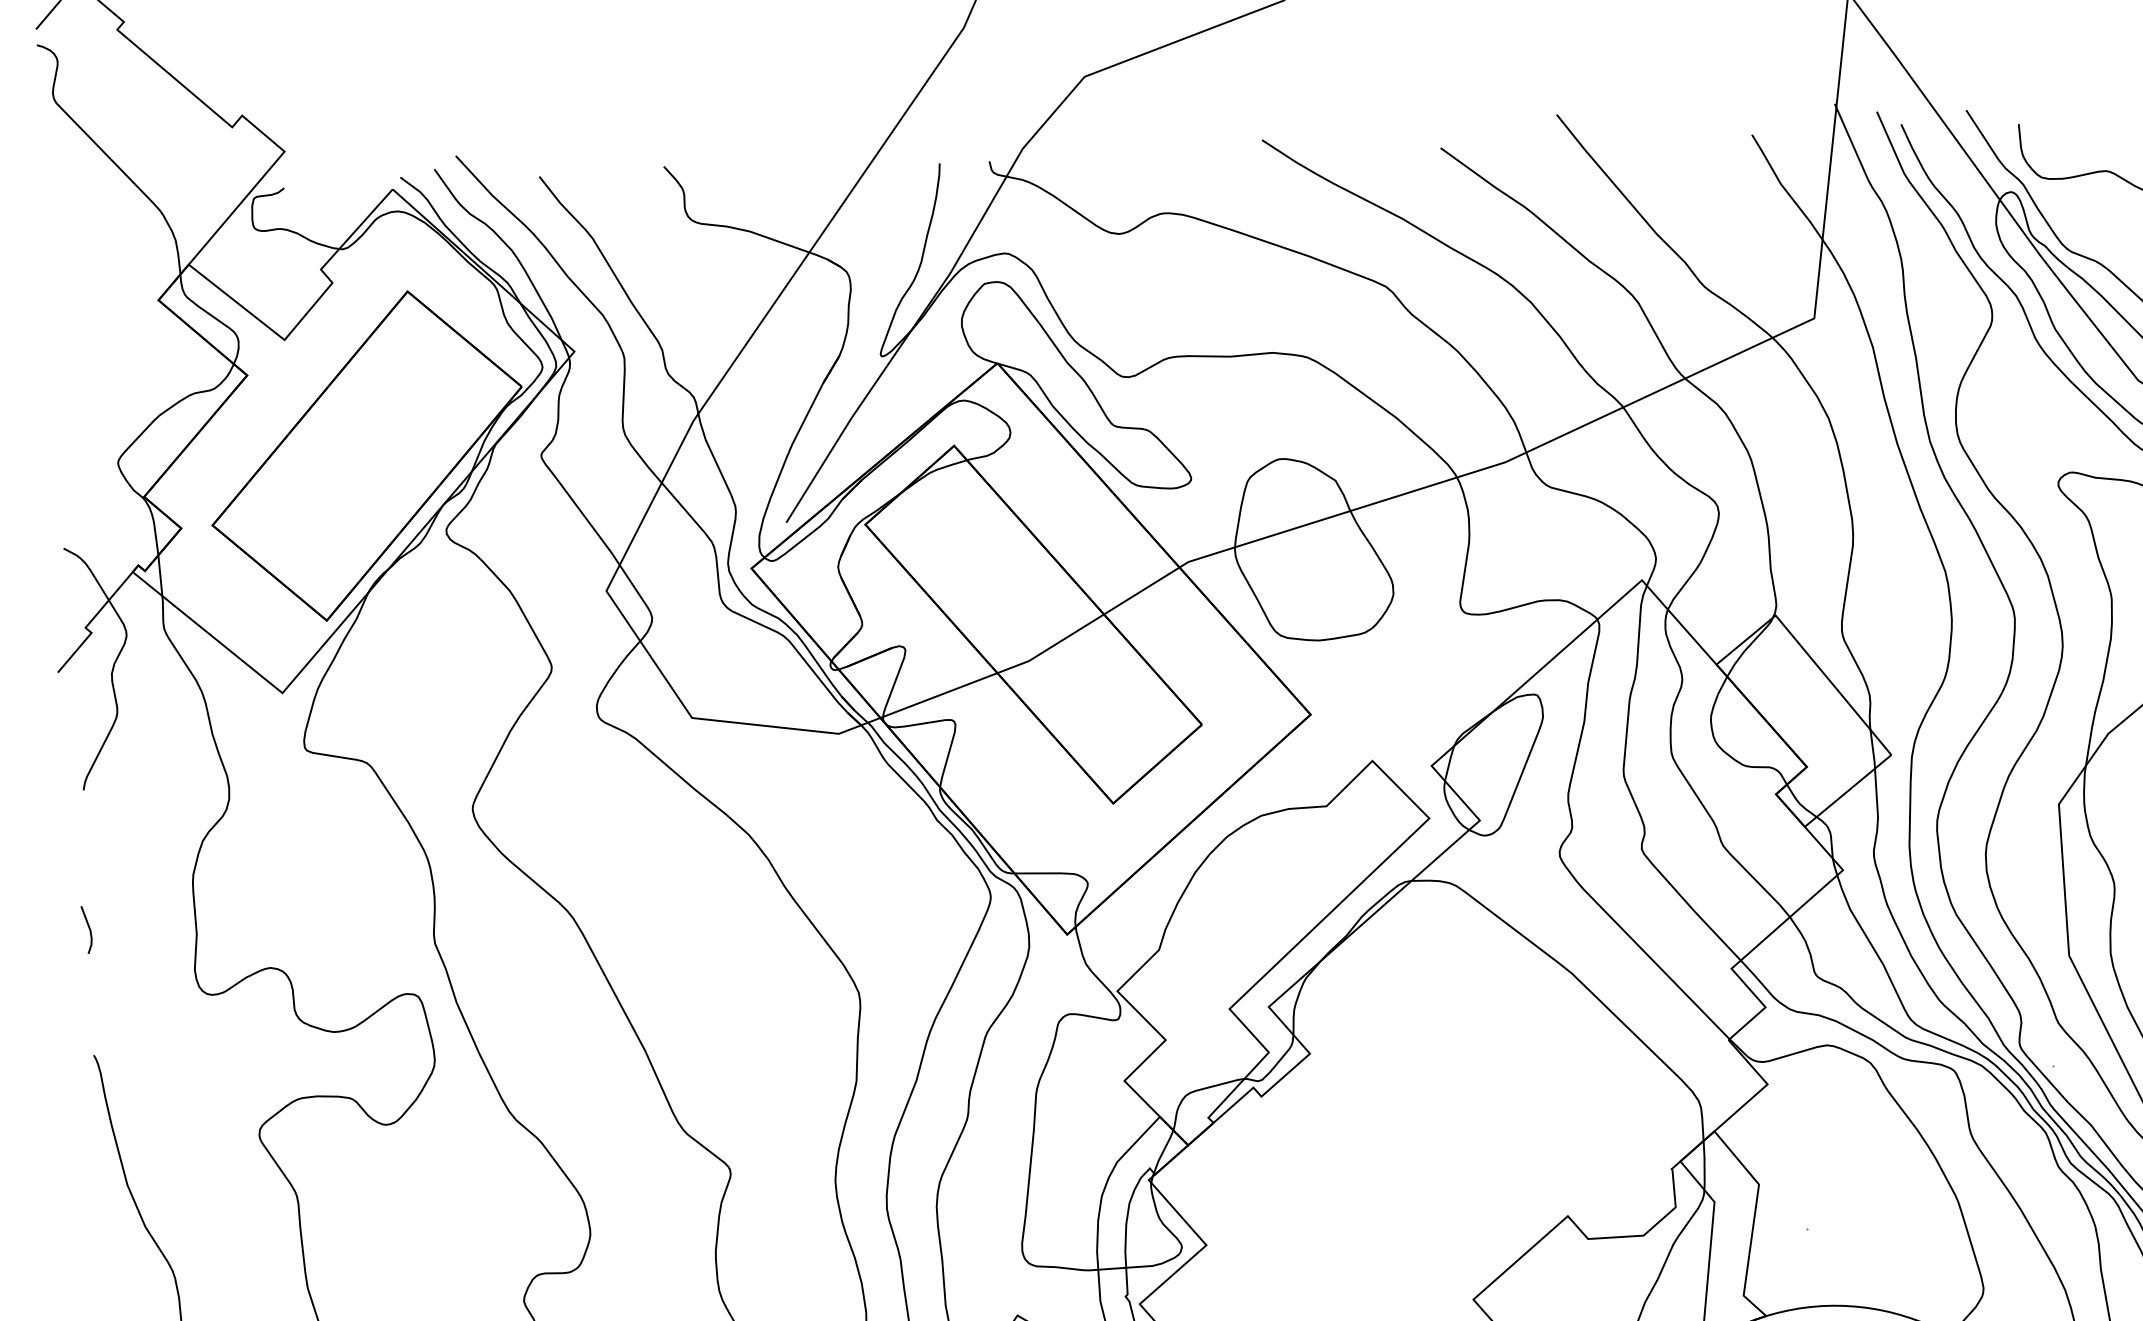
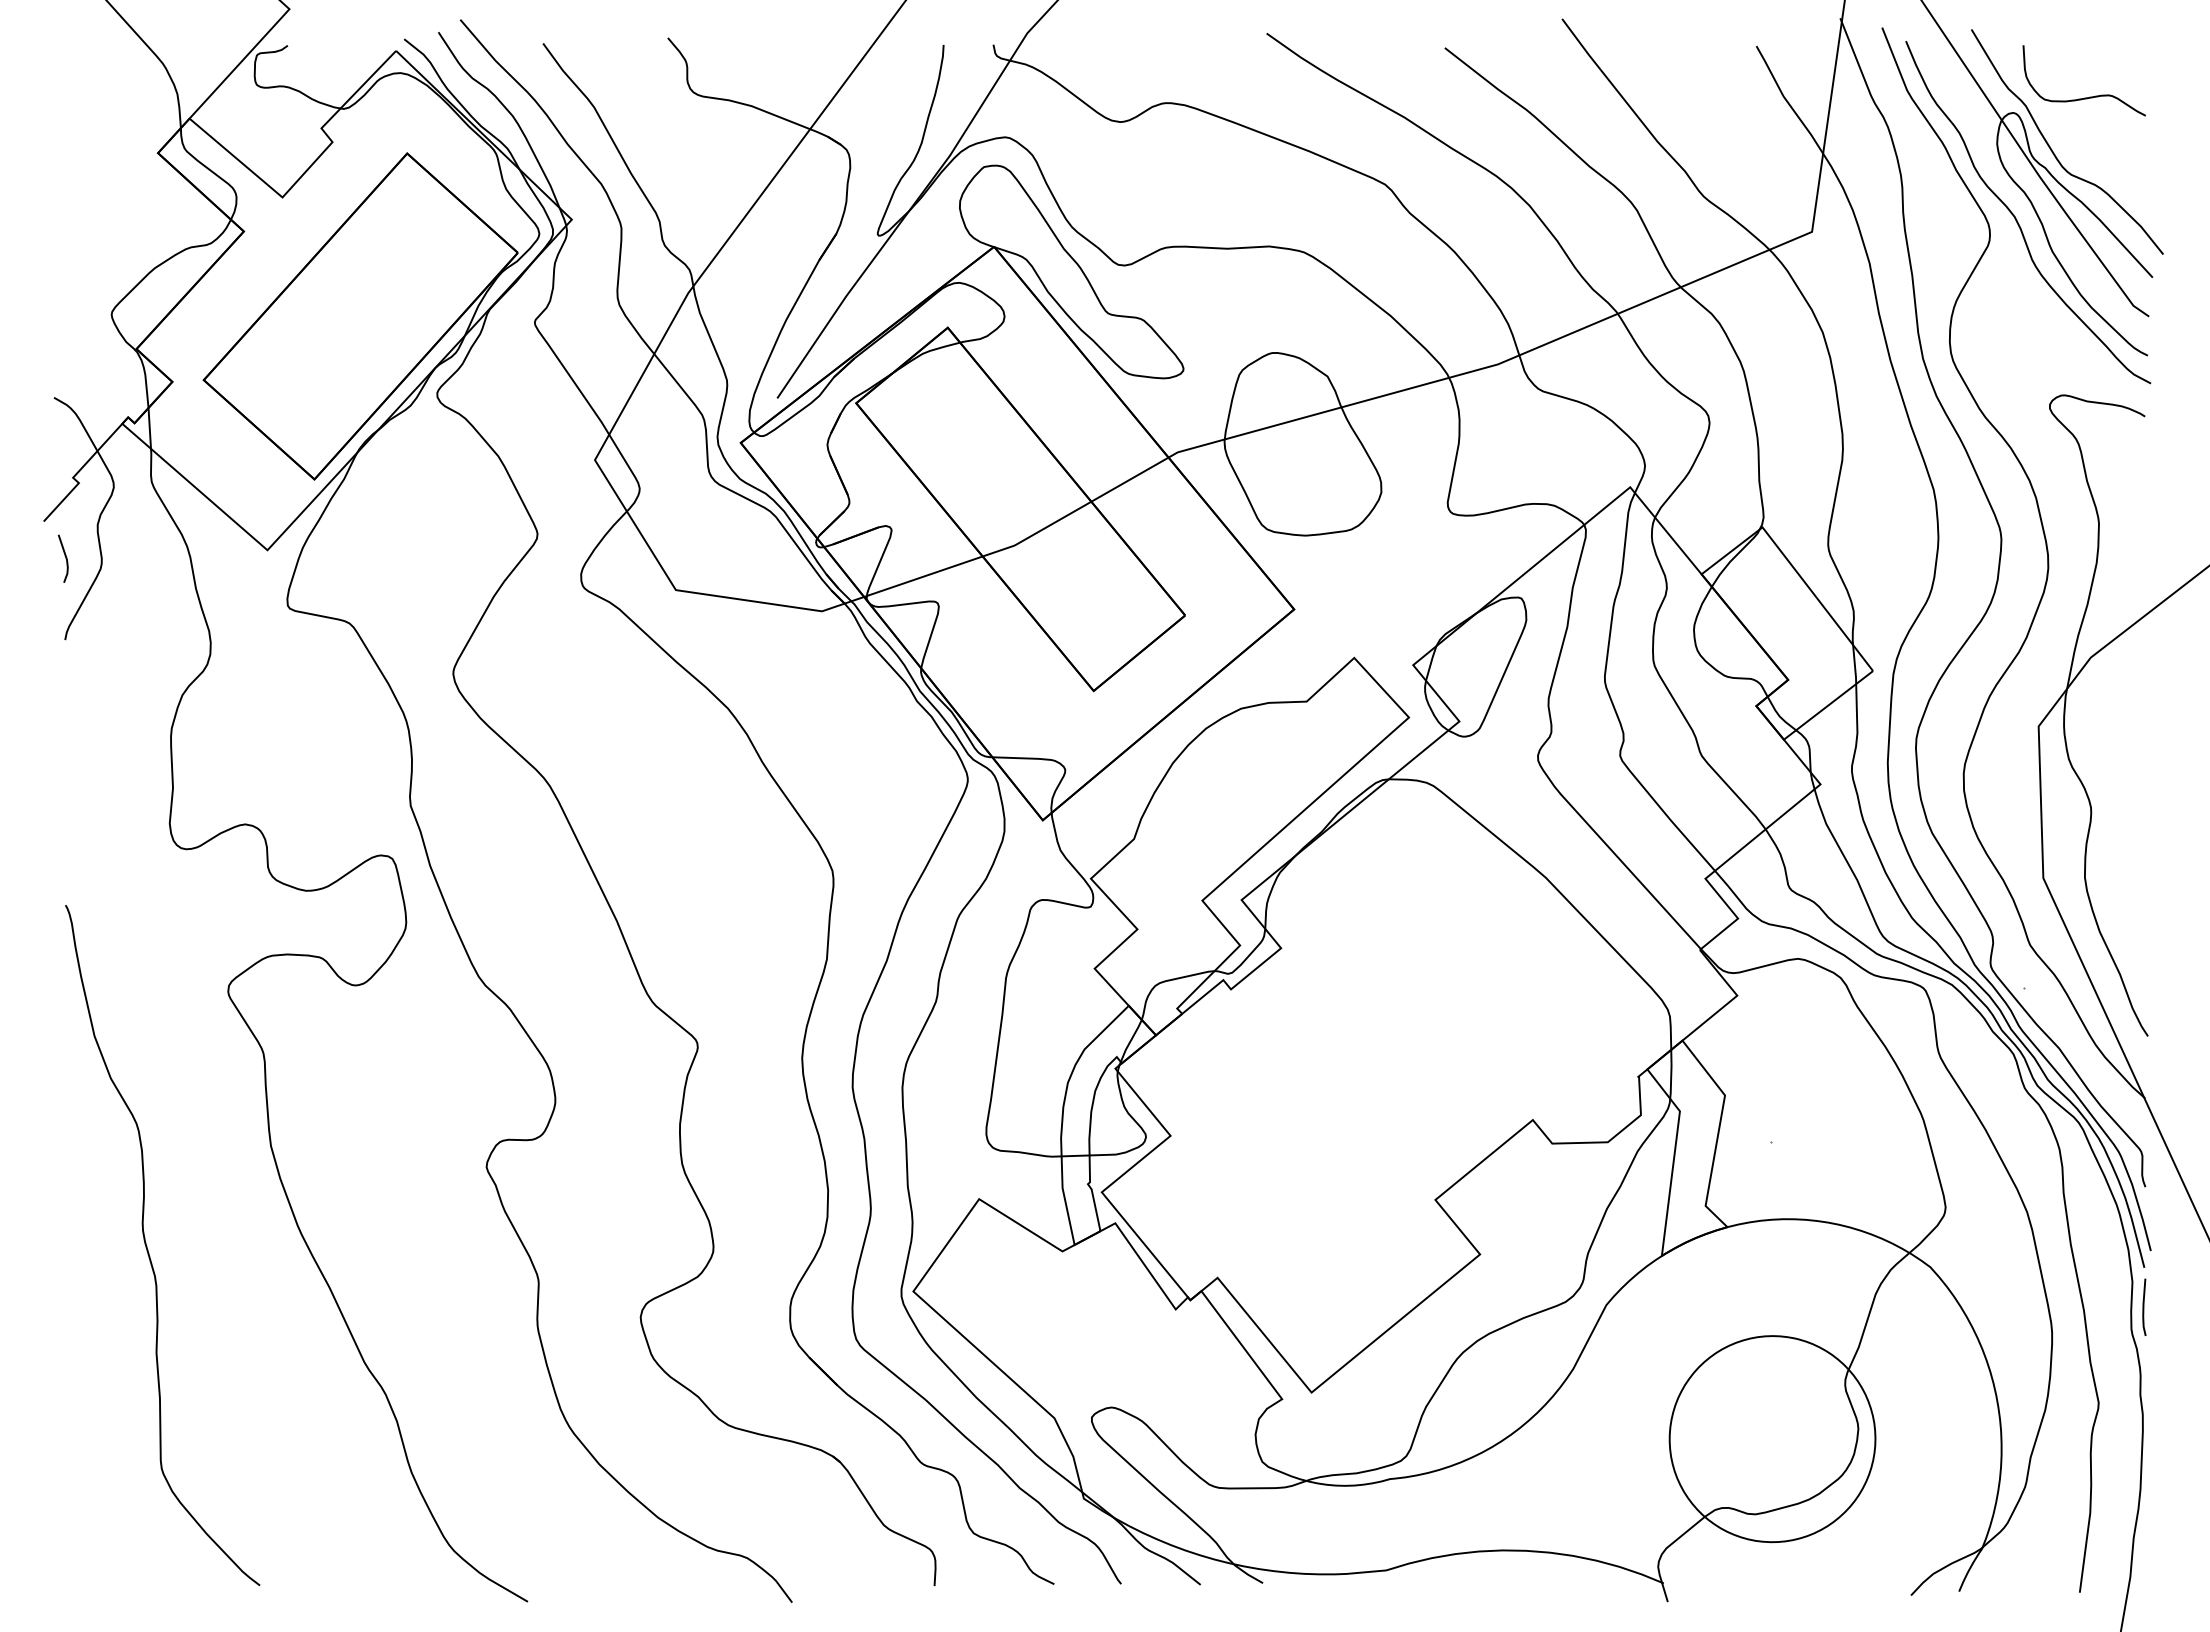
line: (87, 927) -> (64, 556), moved

